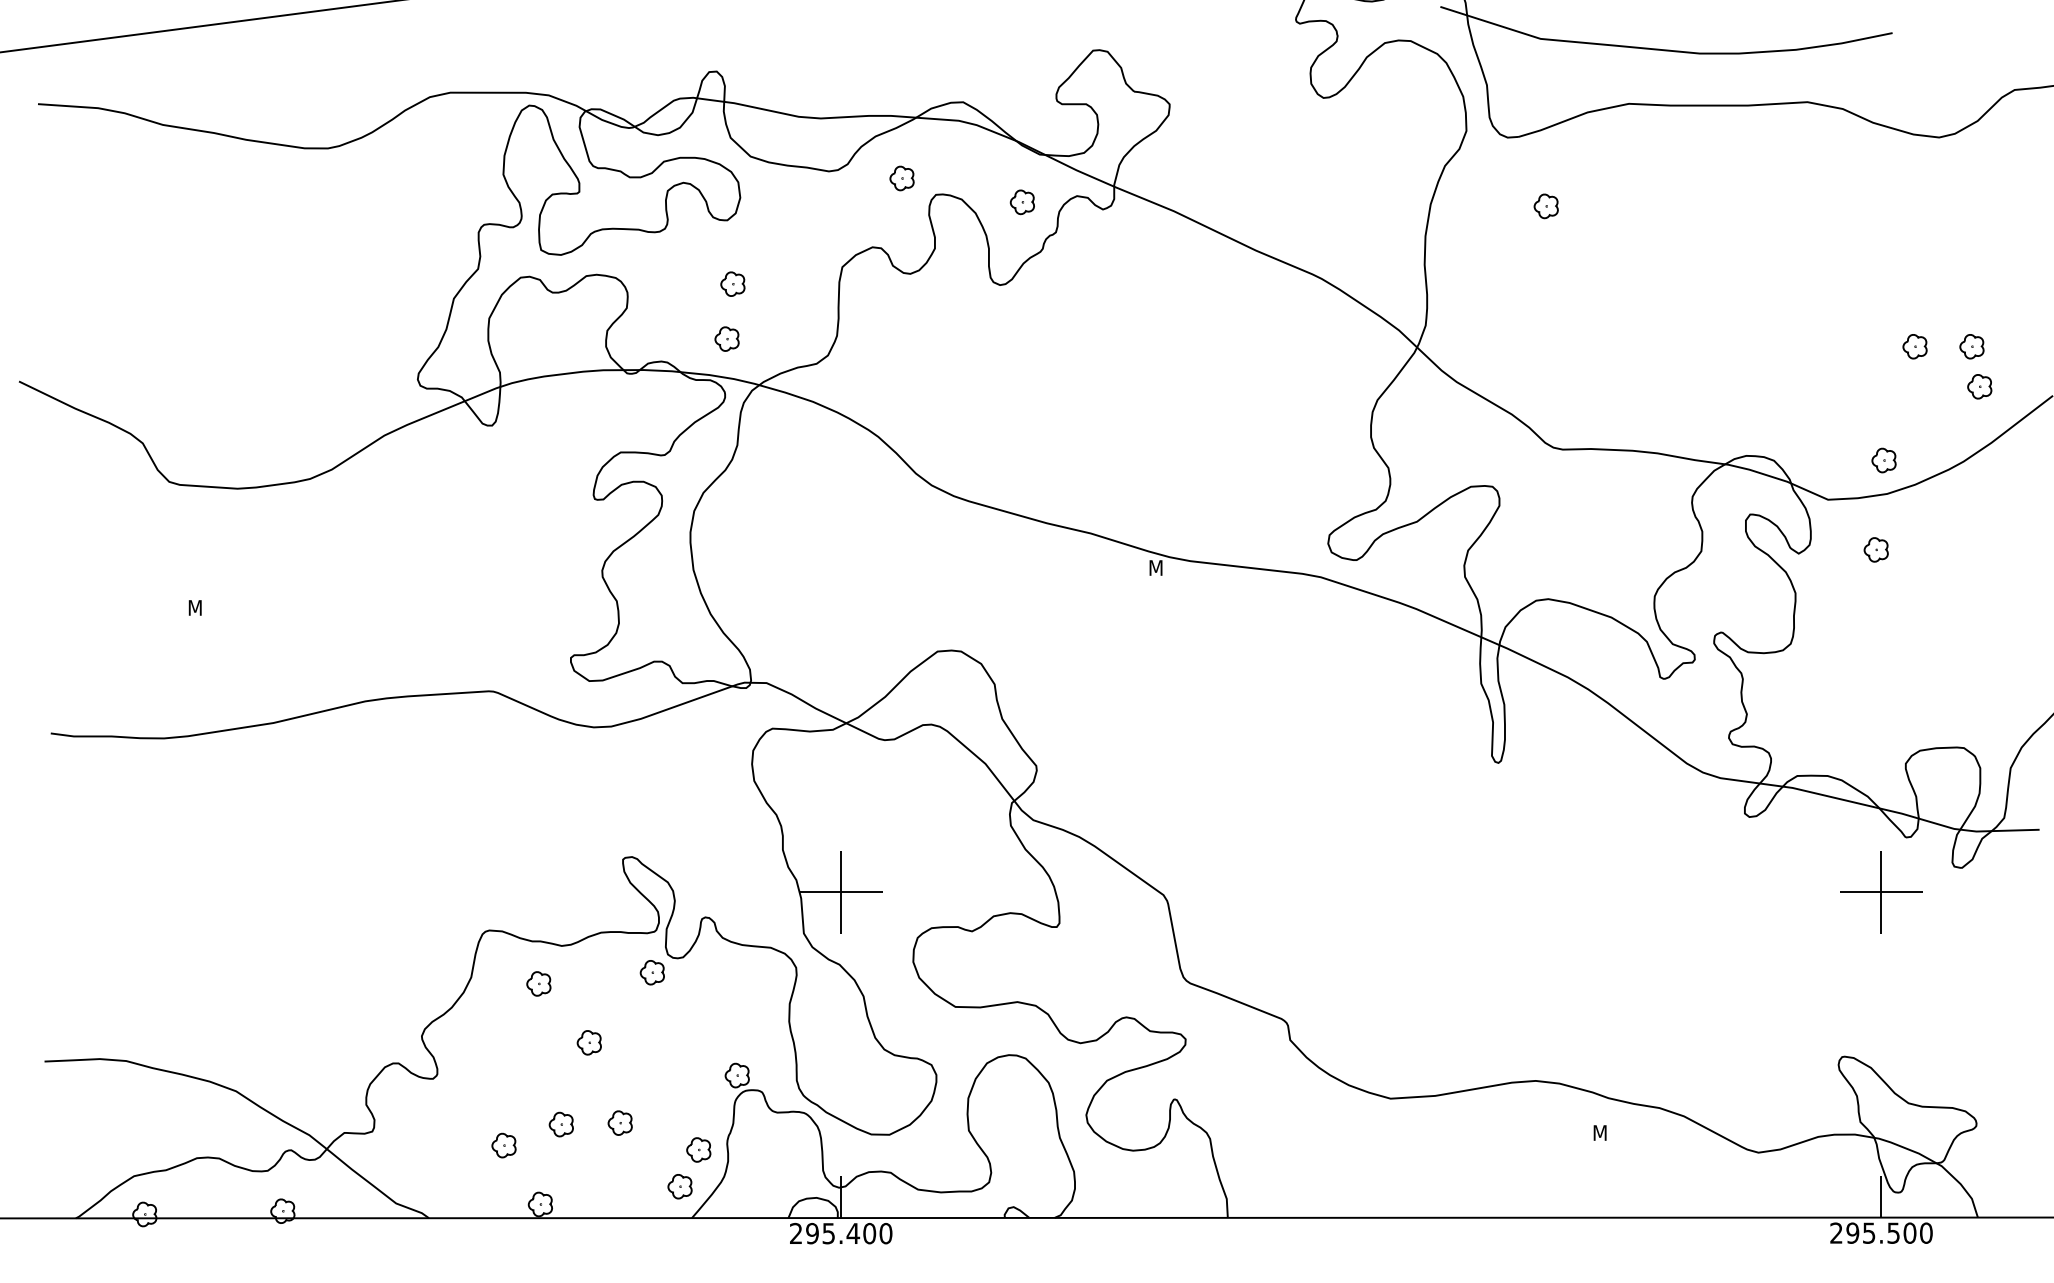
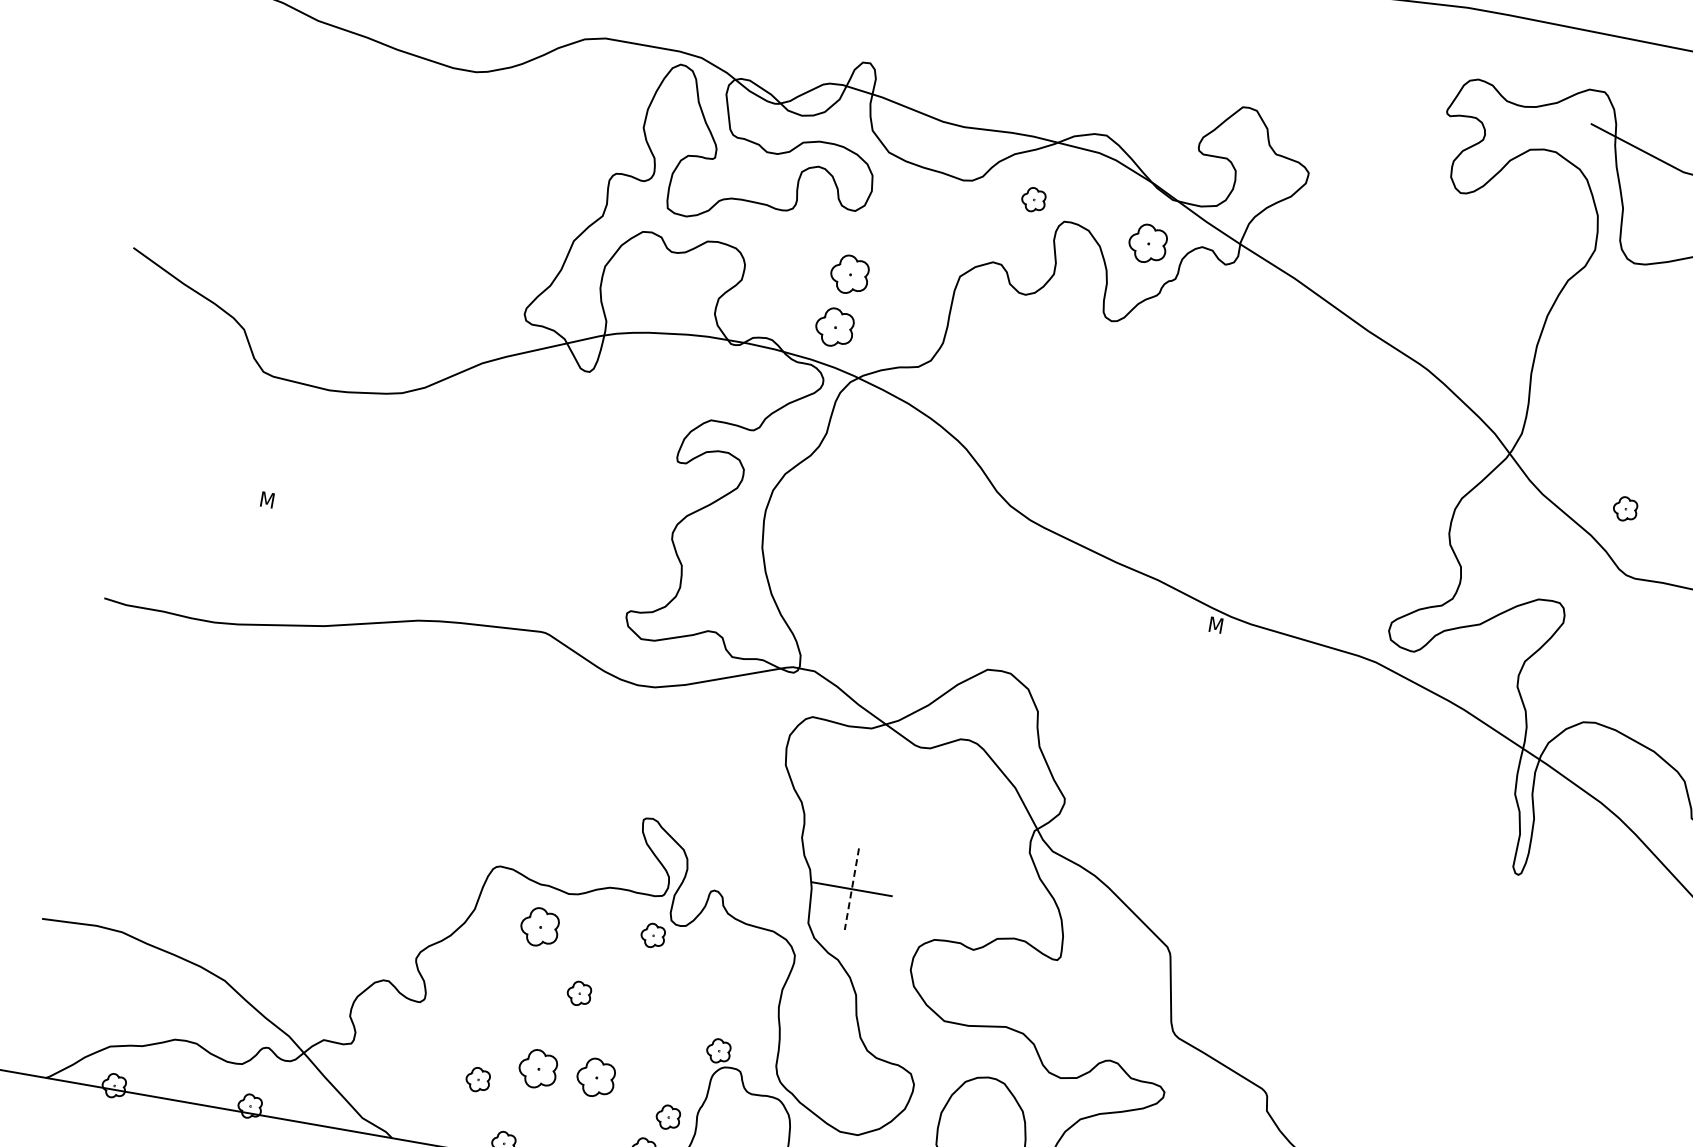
part: (1021, 202) -> (1146, 243), size x1.6
part: (1545, 206) -> (1624, 509), moved
part: (732, 283) -> (849, 273), size x1.6
part: (726, 338) -> (834, 326), size x1.6
line: (841, 892) -> (852, 889), solid -> dashed
part: (538, 983) -> (539, 926), size x1.6
part: (619, 1122) -> (595, 1076), size x1.6
part: (560, 1124) -> (537, 1068), size x1.6

